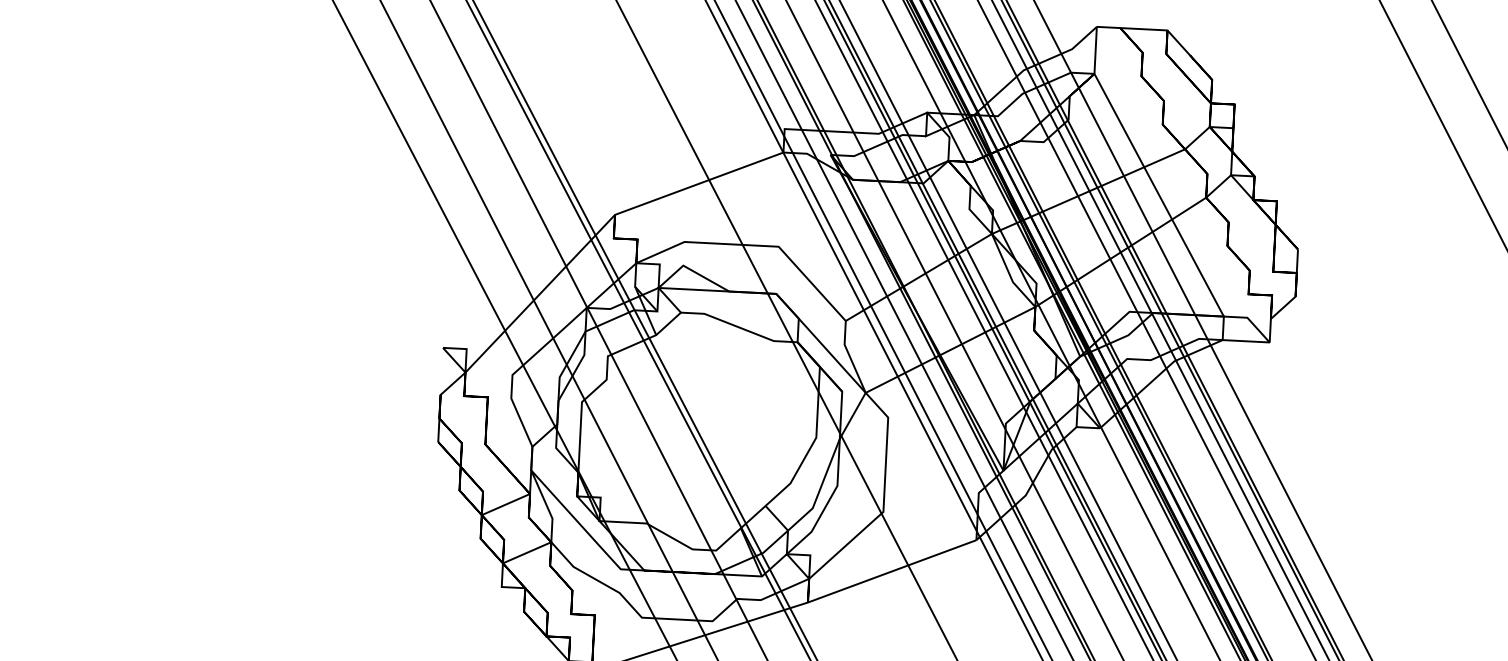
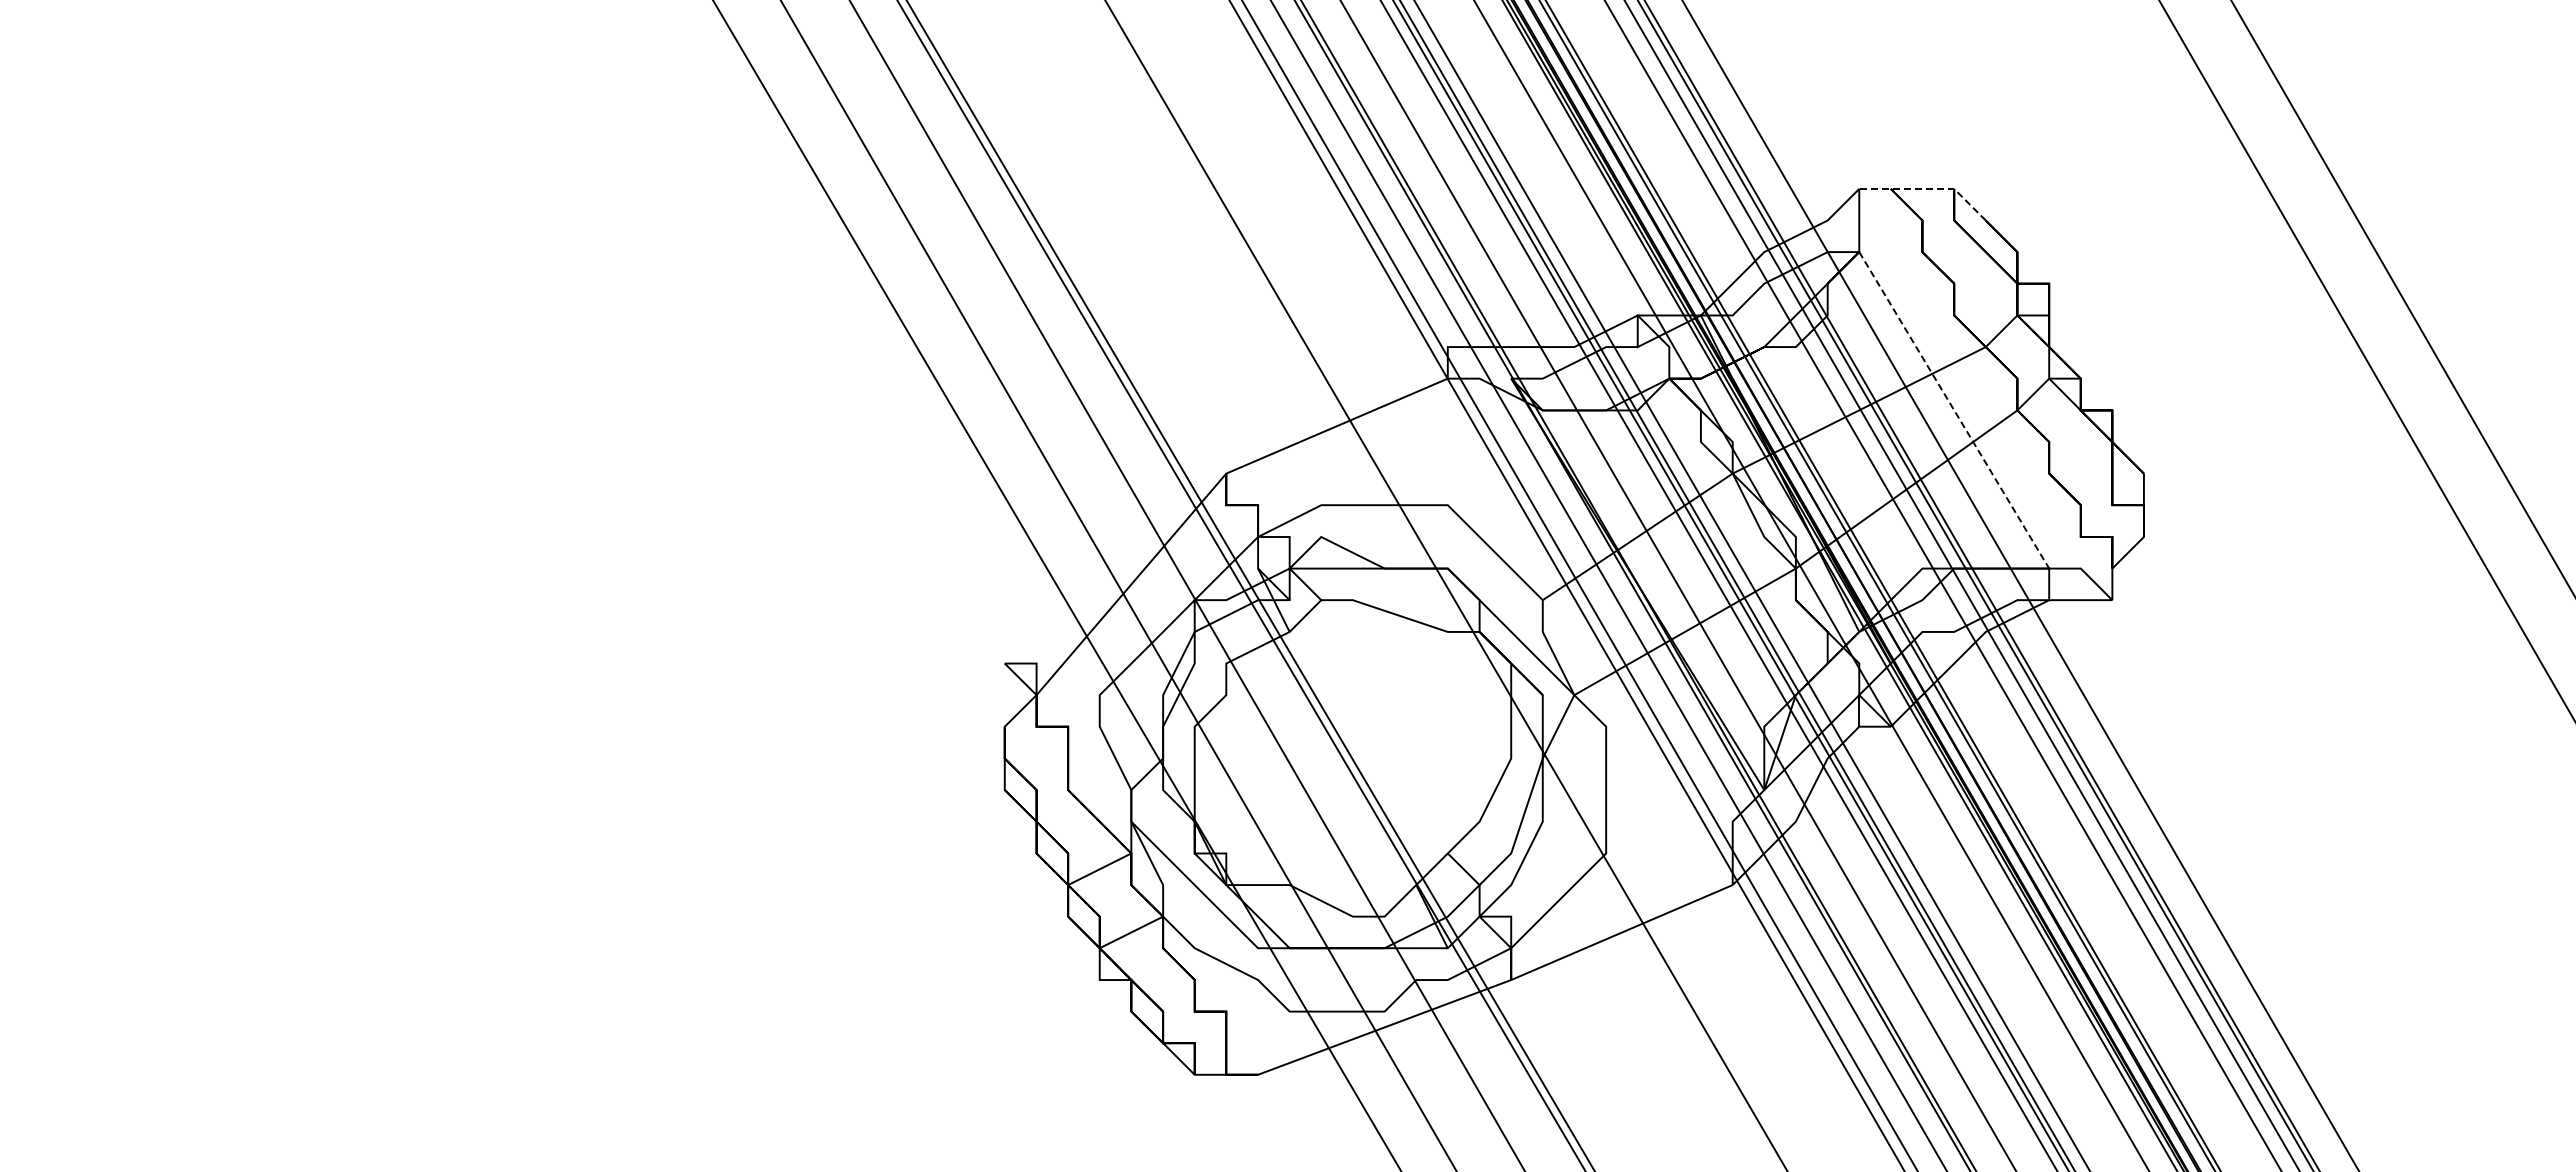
line: (1148, 29) -> (1928, 188), solid -> dashed
line: (1159, 195) -> (1954, 410), solid -> dashed

